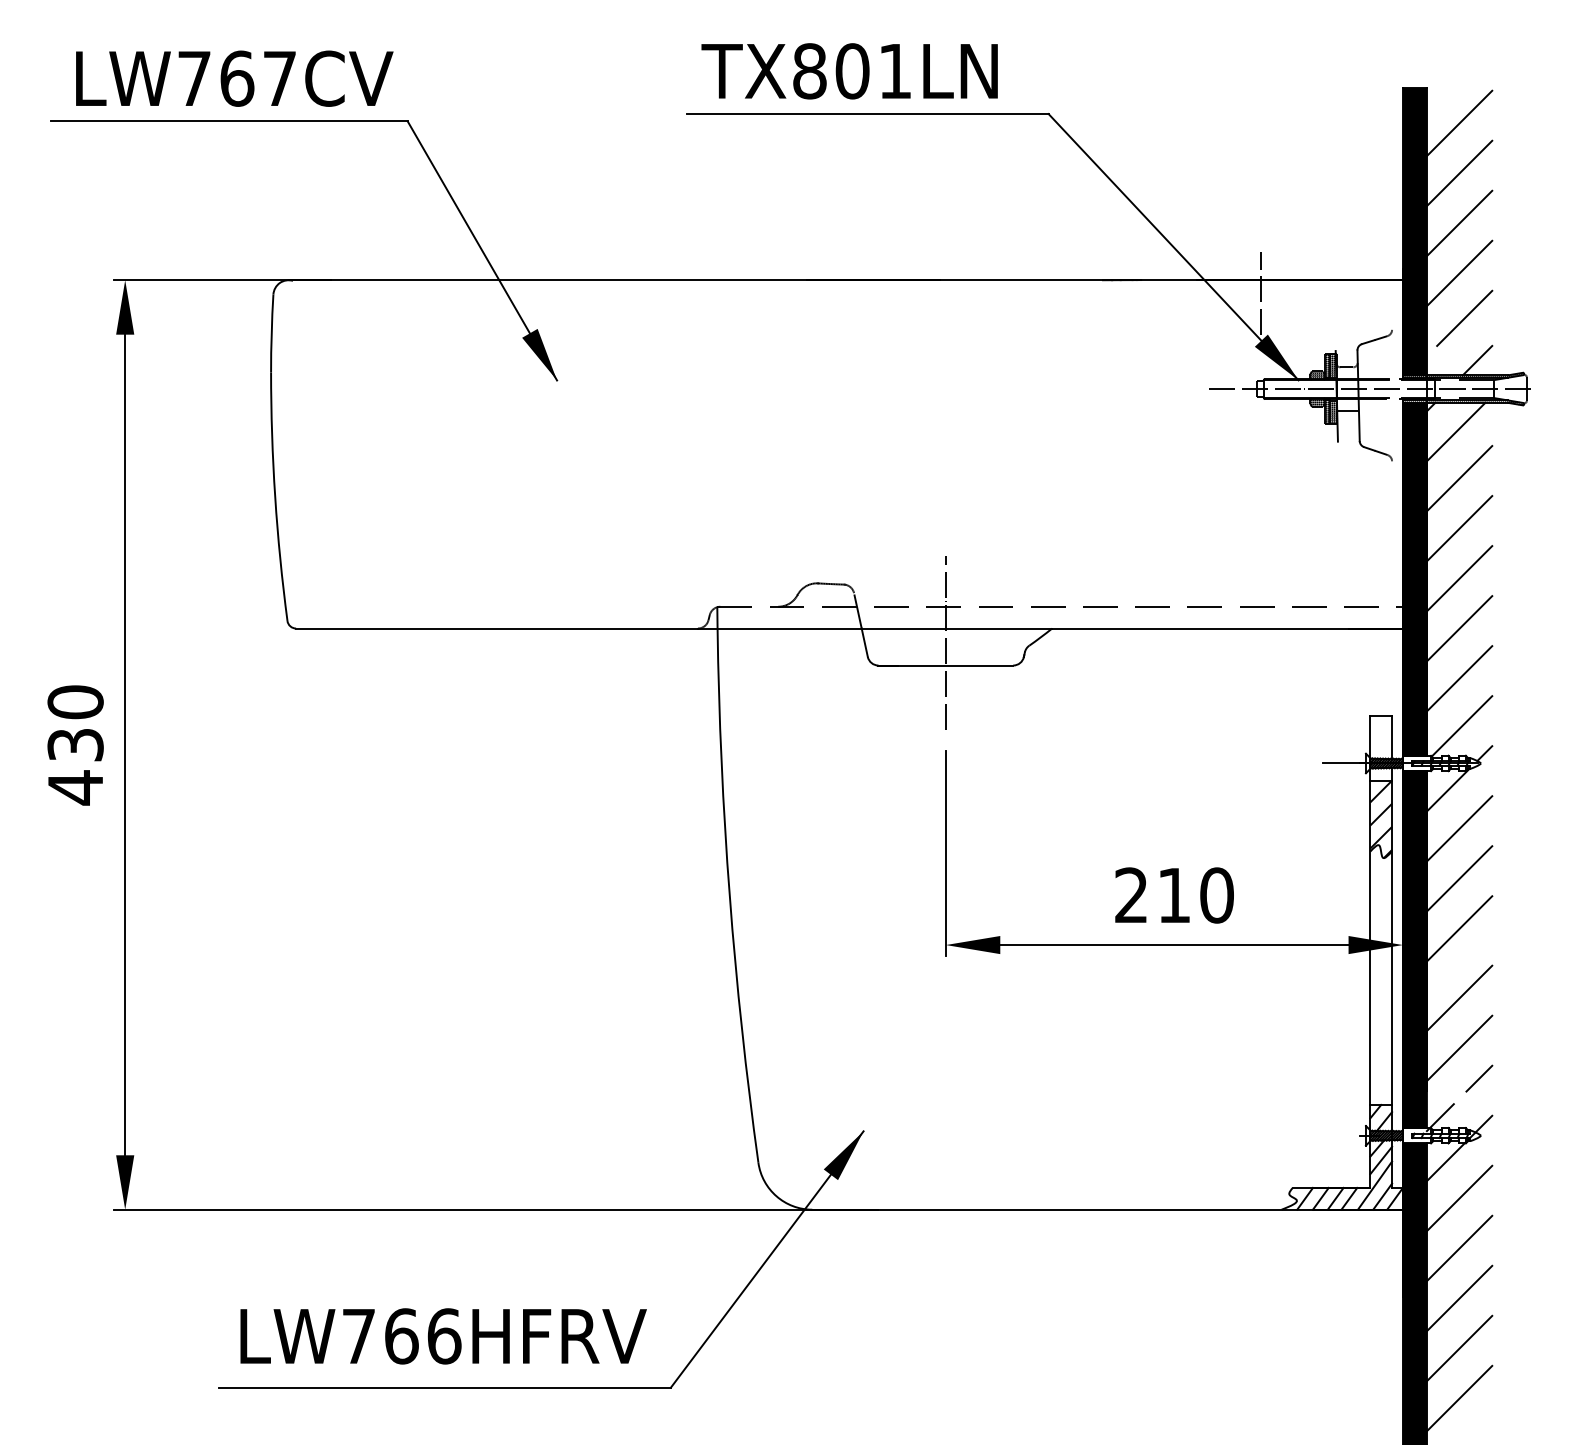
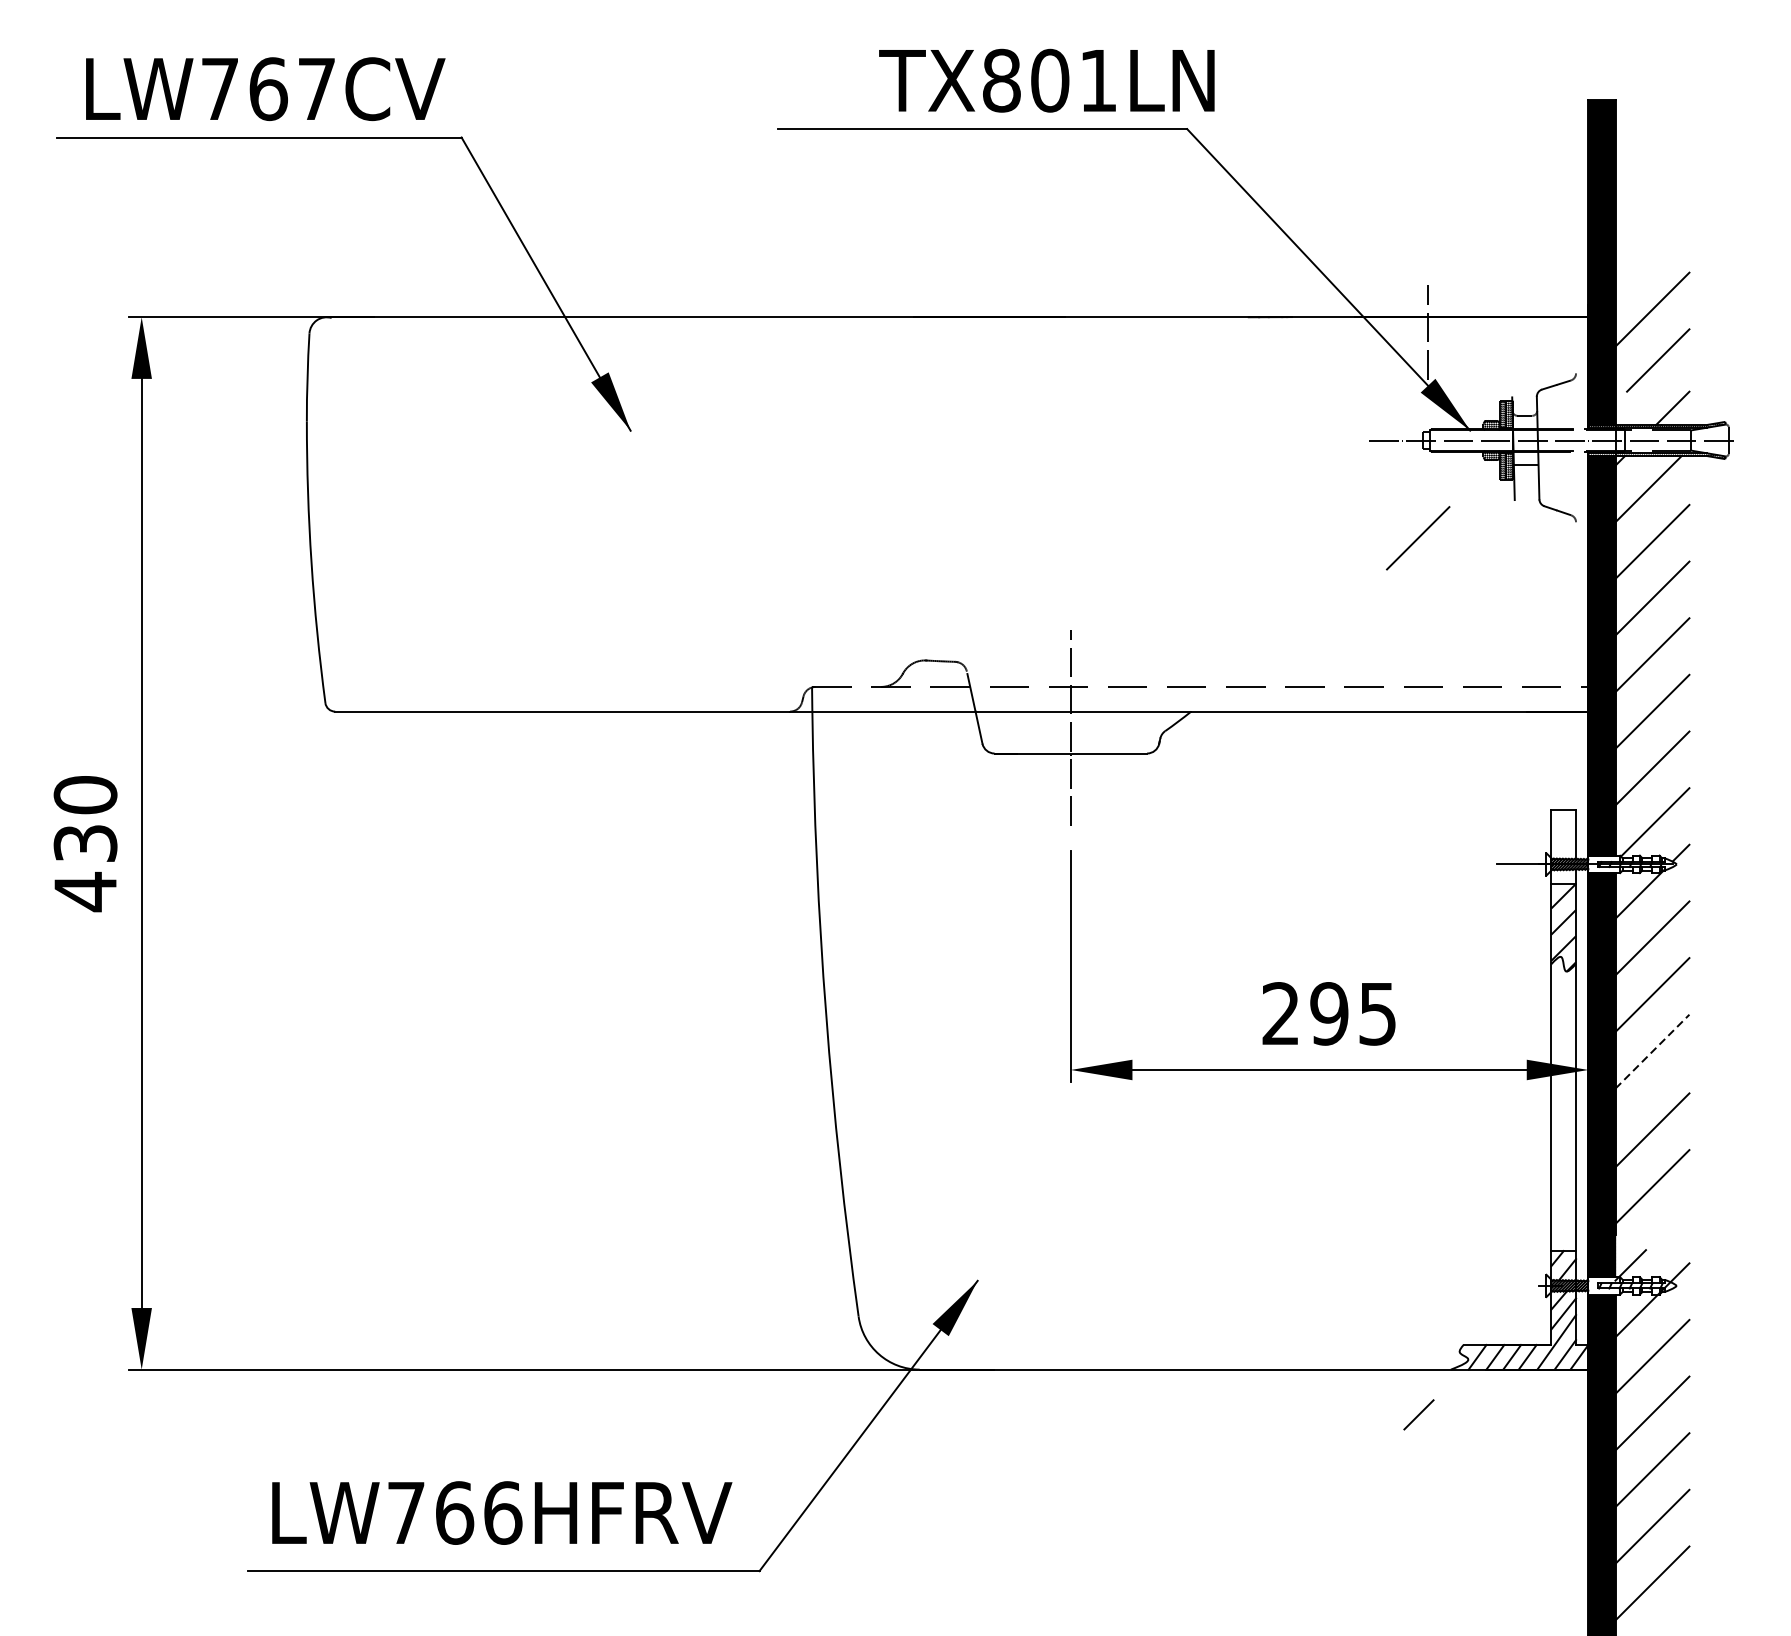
text: (849, 71) -> (1046, 80), moved
line: (1459, 123) -> (1652, 139), removed
line: (1459, 173) -> (1652, 196), removed
line: (1459, 223) -> (1652, 253), removed
line: (1252, 474) -> (1418, 537), added
text: (1195, 895) -> (1353, 1013), 210 -> 295
line: (1459, 928) -> (1652, 1051), solid -> dashed
line: (1479, 1078) -> (1419, 1414), moved

